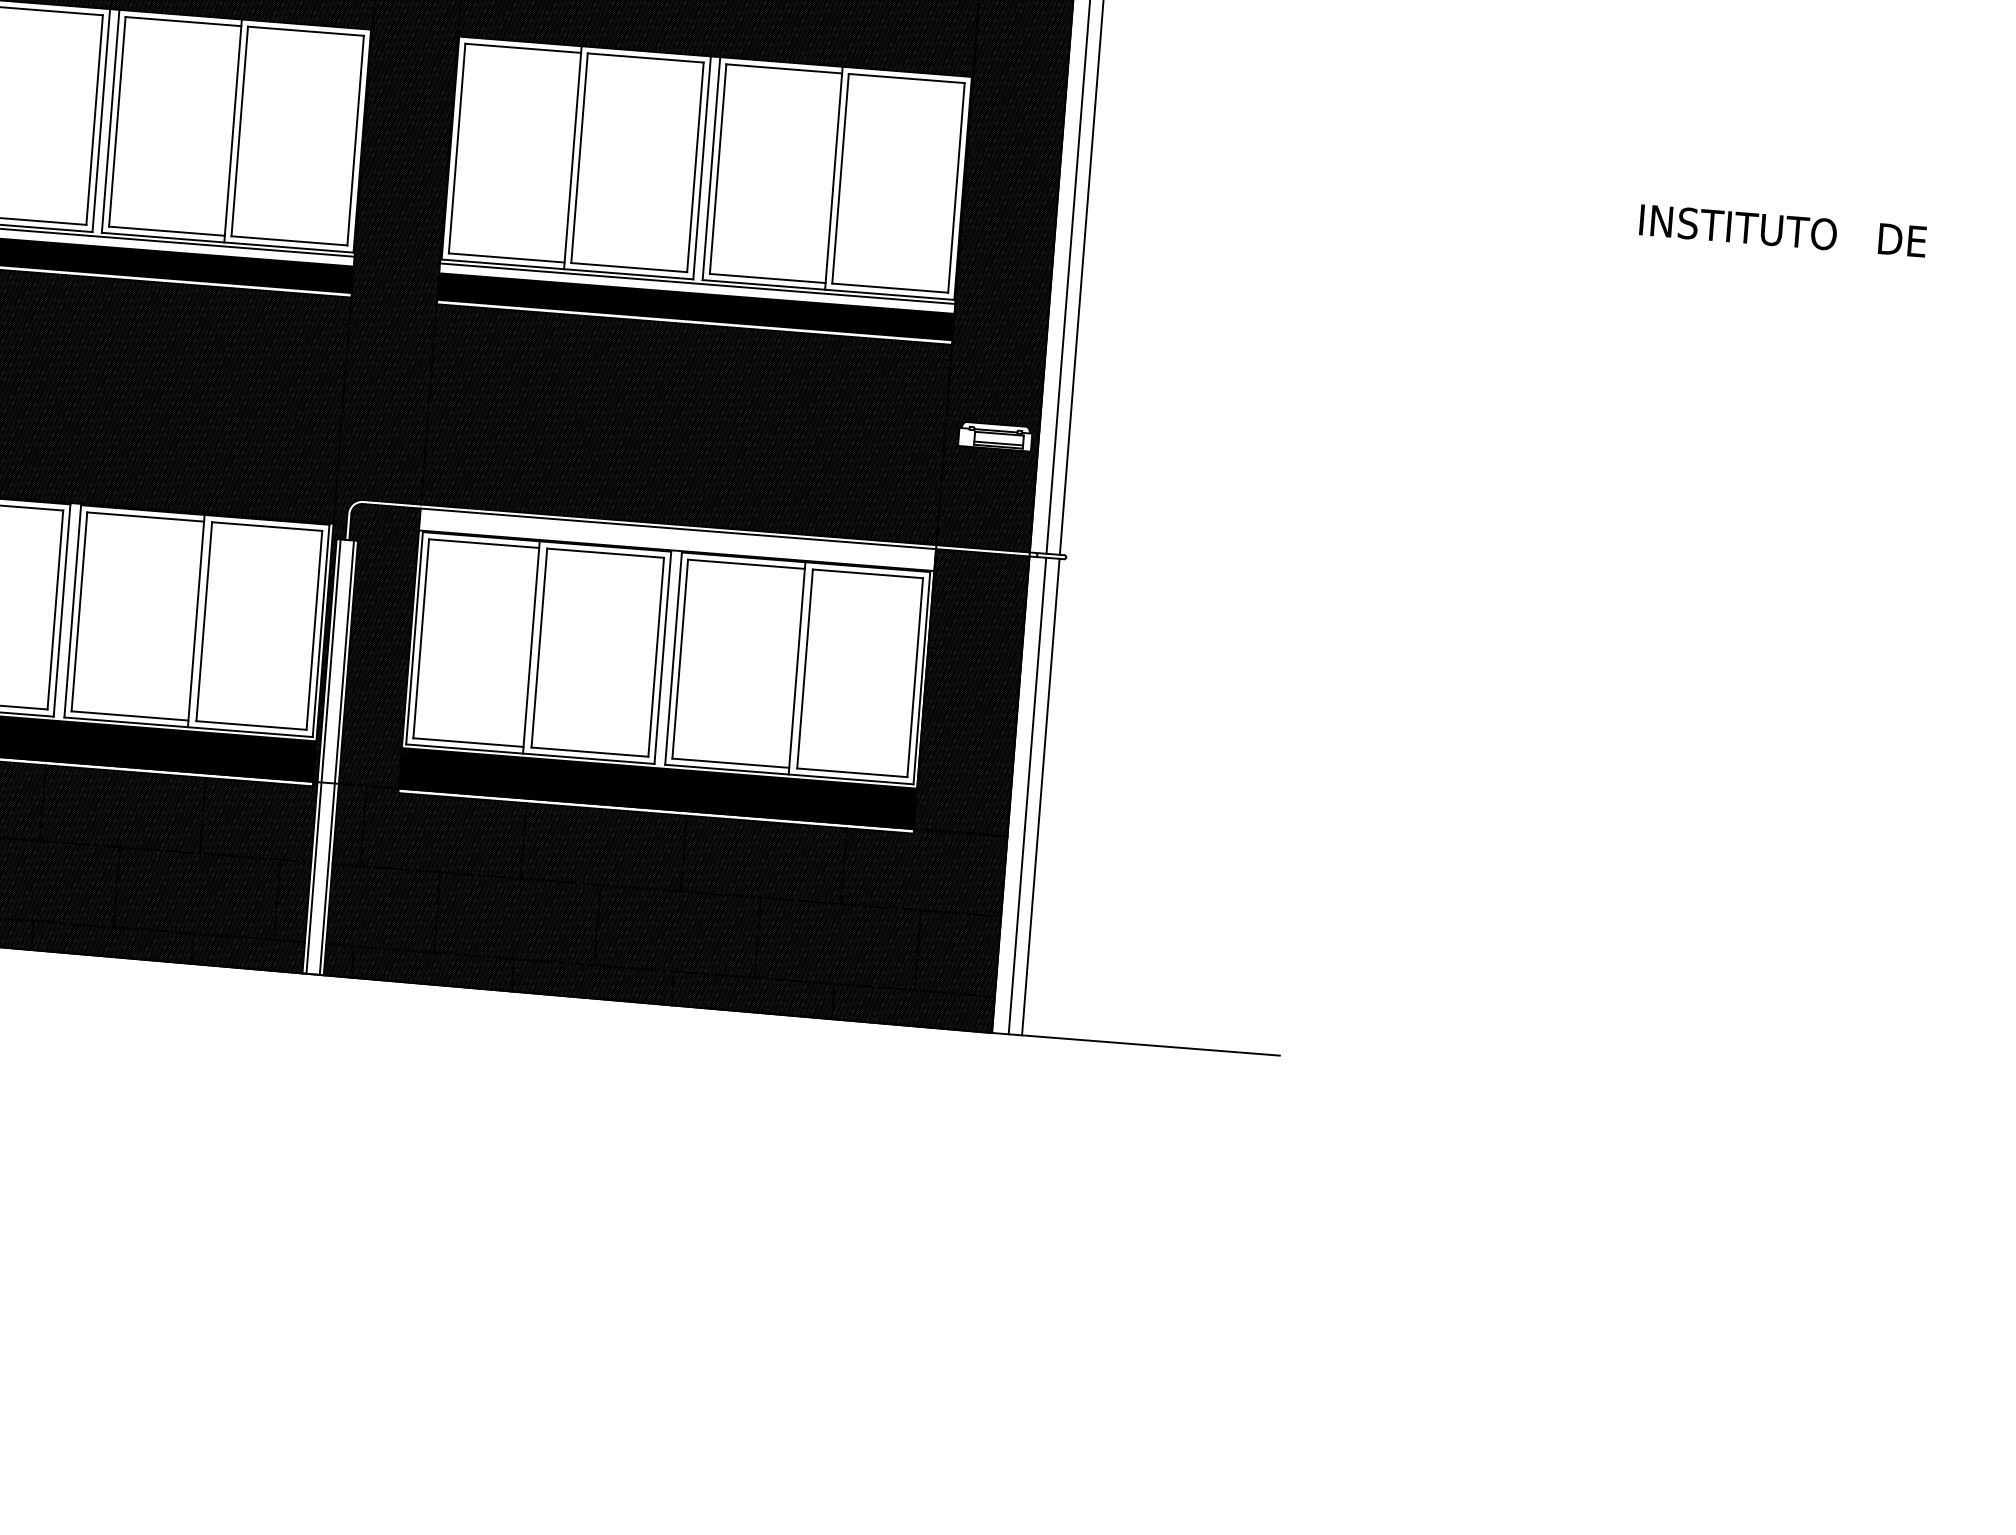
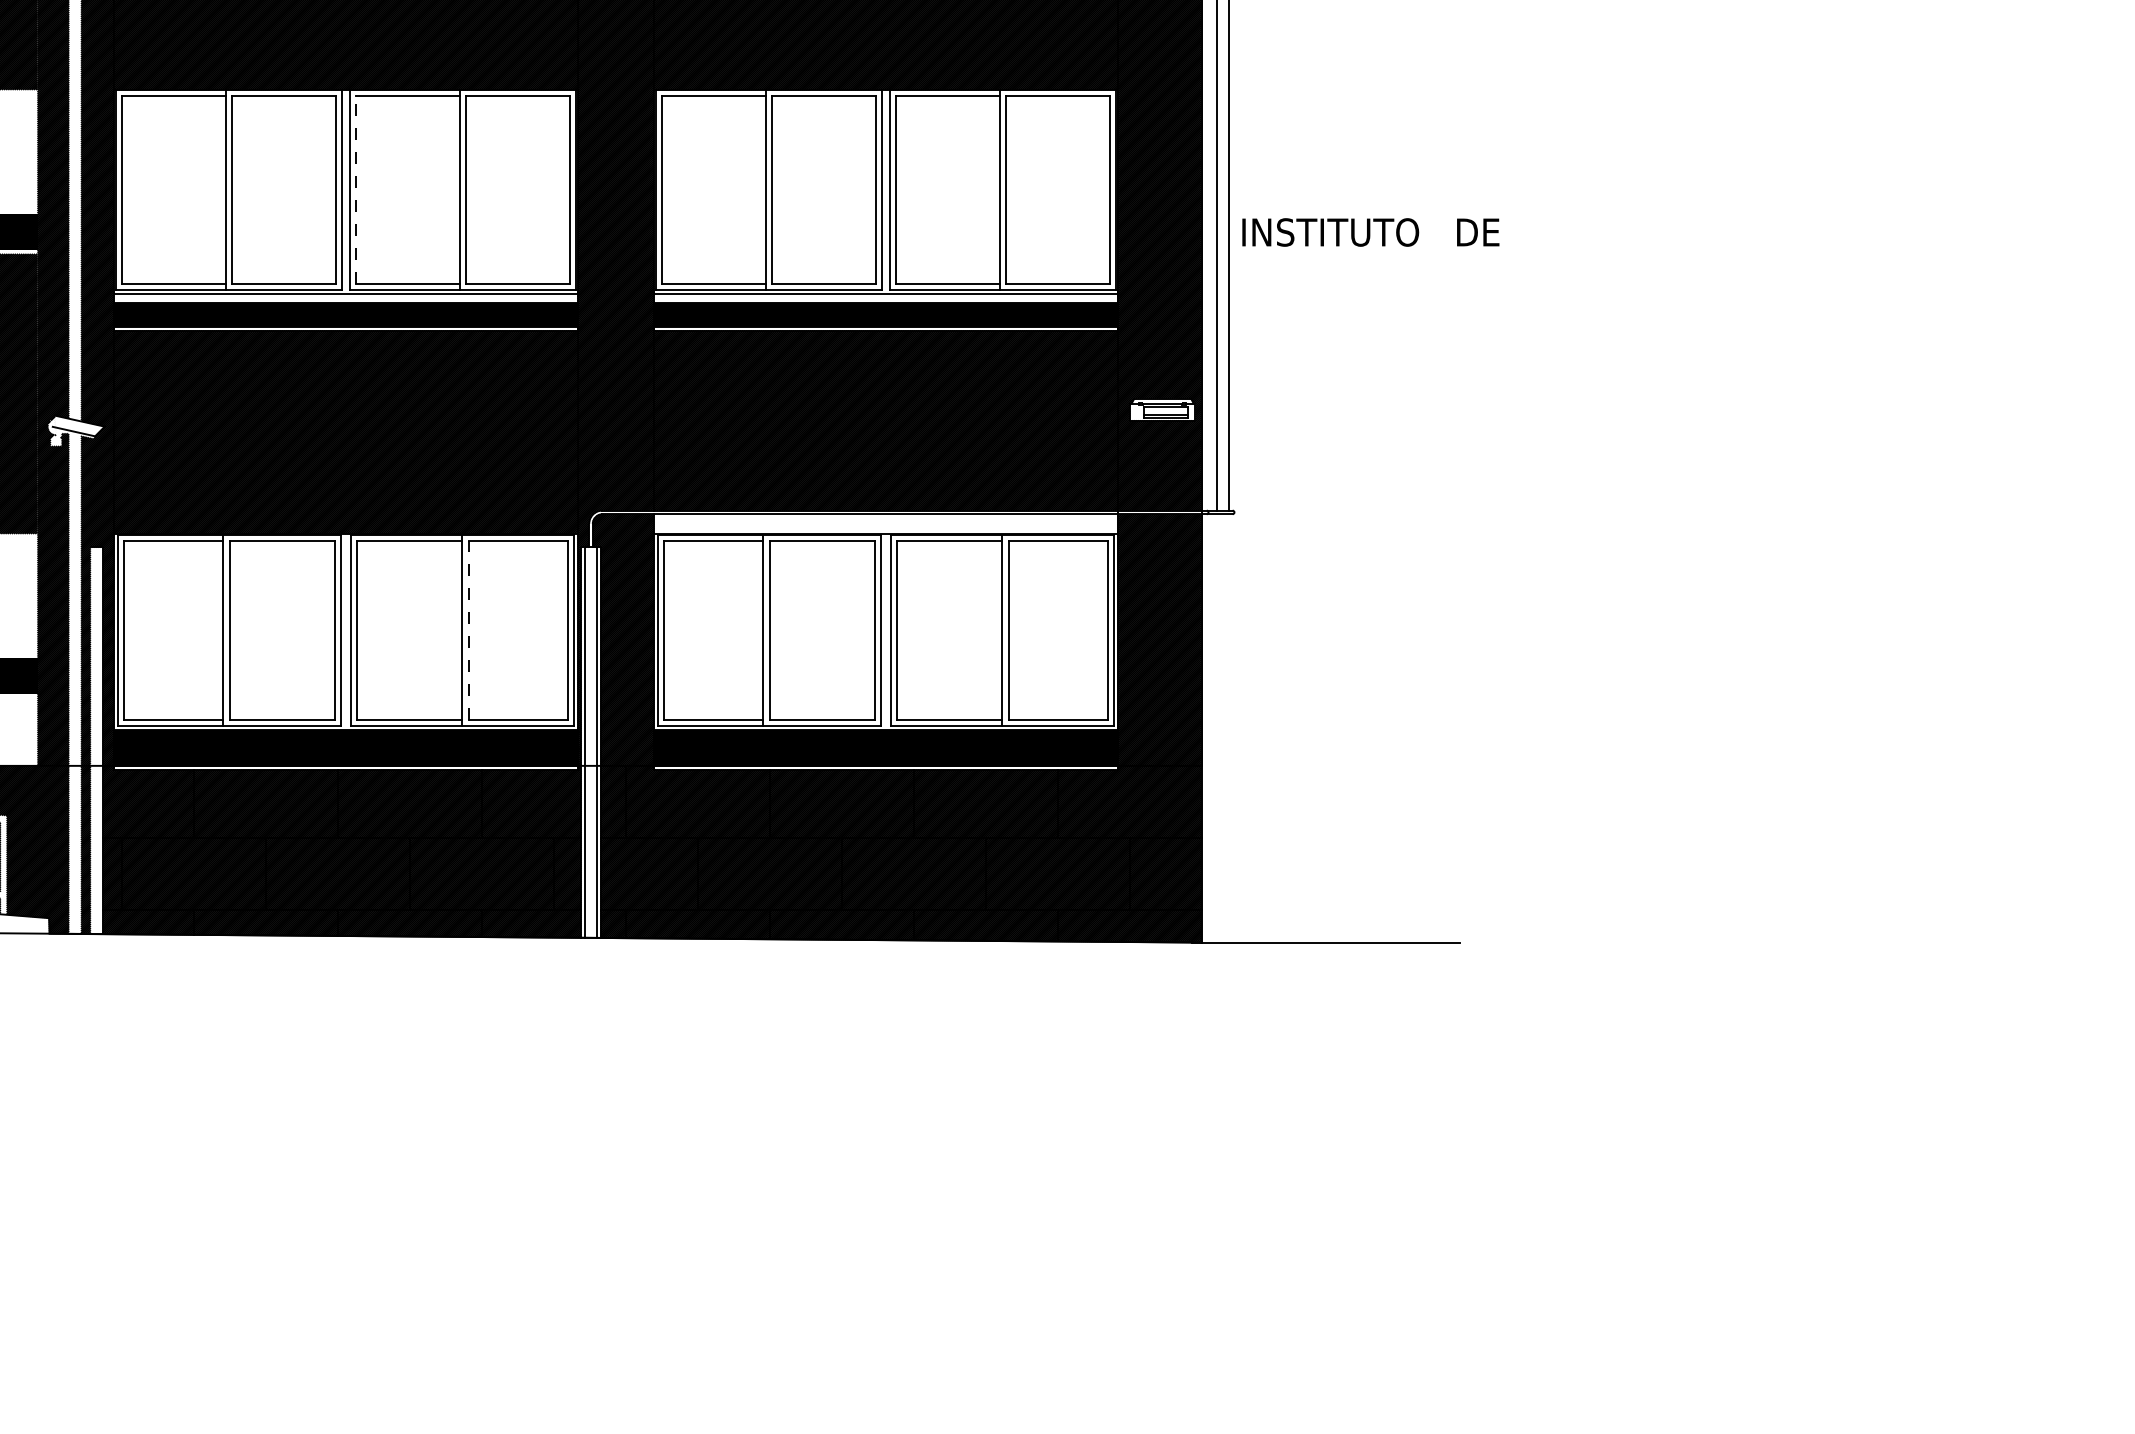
line: (117, 121) -> (356, 189), solid -> dashed
text: (1782, 230) -> (1370, 232), moved
line: (203, 621) -> (468, 630), solid -> dashed
line: (1027, 796) -> (1216, 728), removed
line: (1040, 797) -> (1228, 728), removed

